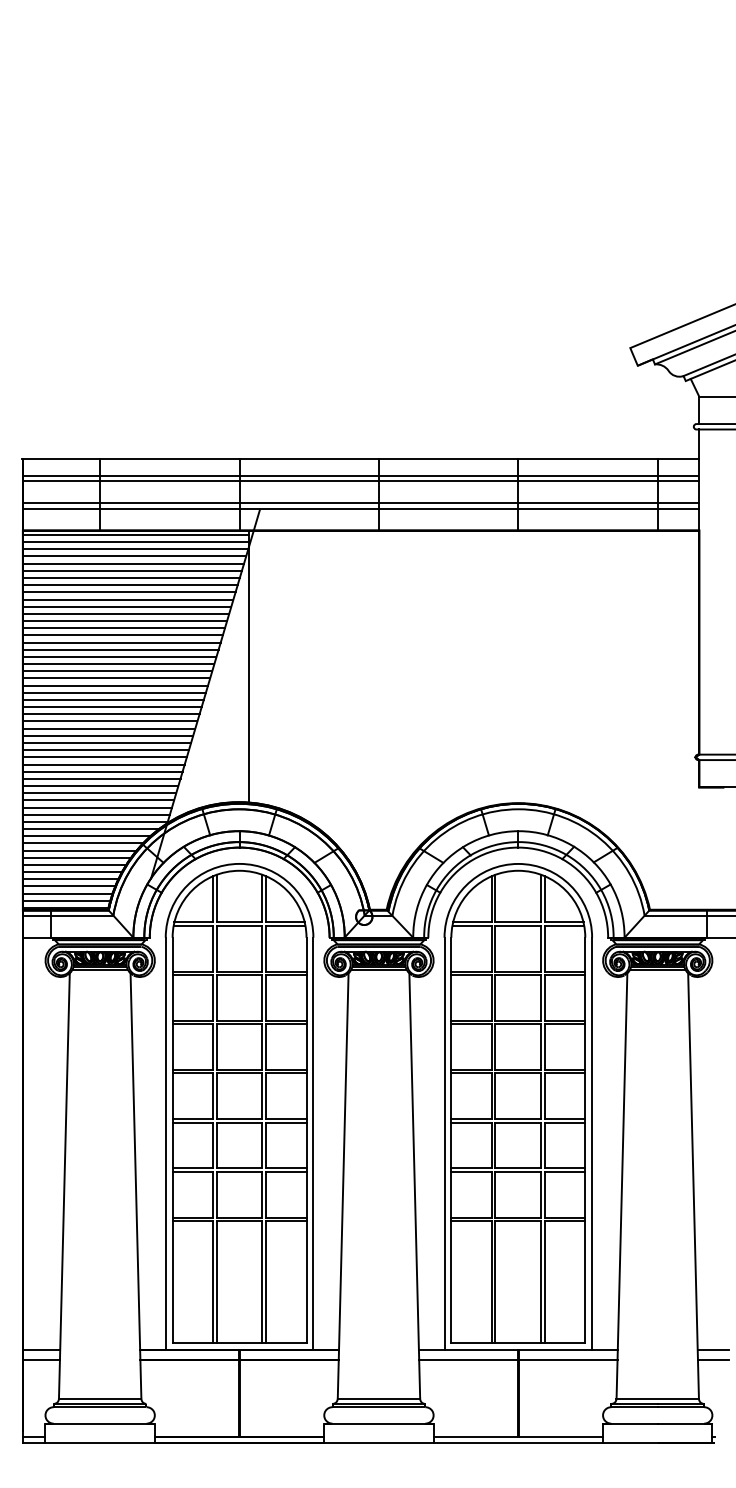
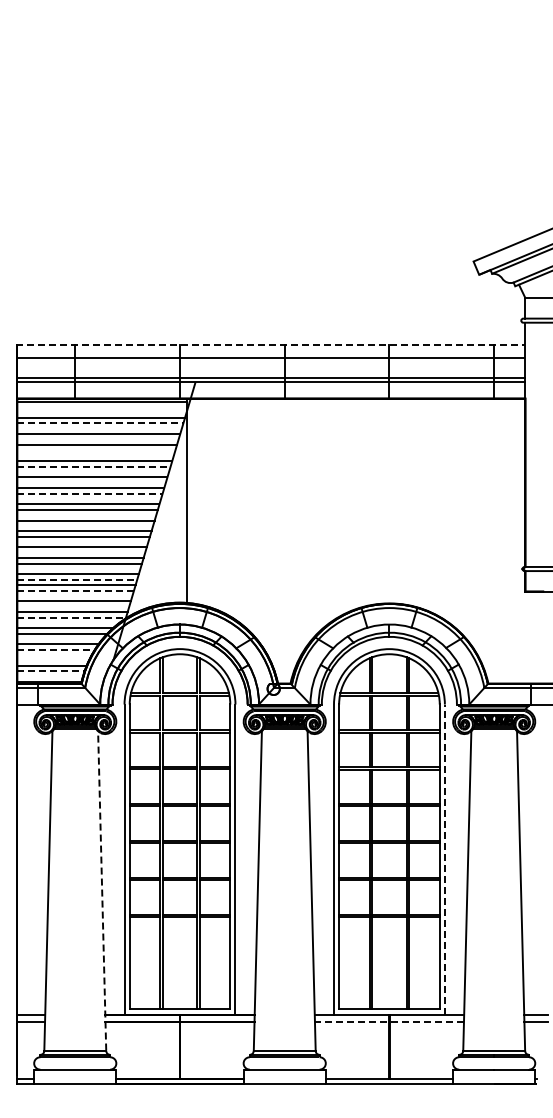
line: (360, 459) -> (270, 345), solid -> dashed
line: (361, 481) -> (271, 361), removed
line: (136, 542) -> (102, 407), removed
line: (135, 549) -> (101, 412), removed
line: (133, 563) -> (100, 423), solid -> dashed
line: (132, 570) -> (99, 428), removed
line: (129, 584) -> (97, 439), removed
line: (128, 599) -> (96, 450), removed
line: (127, 606) -> (95, 455), removed
line: (124, 620) -> (93, 466), solid -> dashed
line: (124, 628) -> (93, 472), removed
line: (121, 642) -> (91, 482), removed
line: (119, 656) -> (89, 493), solid -> dashed
line: (119, 663) -> (89, 498), removed
line: (115, 686) -> (86, 515), removed
line: (113, 699) -> (85, 525), removed
line: (109, 722) -> (82, 542), removed
line: (108, 735) -> (81, 552), removed
line: (104, 757) -> (78, 569), removed
line: (103, 771) -> (77, 579), solid -> dashed
line: (101, 785) -> (76, 590), solid -> dashed
line: (99, 792) -> (74, 595), removed
line: (97, 807) -> (73, 606), removed
line: (96, 821) -> (72, 617), solid -> dashed
line: (91, 828) -> (68, 622), removed
line: (79, 851) -> (59, 639), removed
line: (75, 864) -> (56, 649), solid -> dashed
line: (72, 872) -> (54, 655), removed
line: (69, 879) -> (52, 660), removed
line: (67, 893) -> (50, 671), solid -> dashed
line: (65, 900) -> (49, 676), removed
line: (591, 1143) -> (444, 859), solid -> dashed
line: (136, 1185) -> (102, 890), solid -> dashed
line: (518, 1359) -> (389, 1021), solid -> dashed

